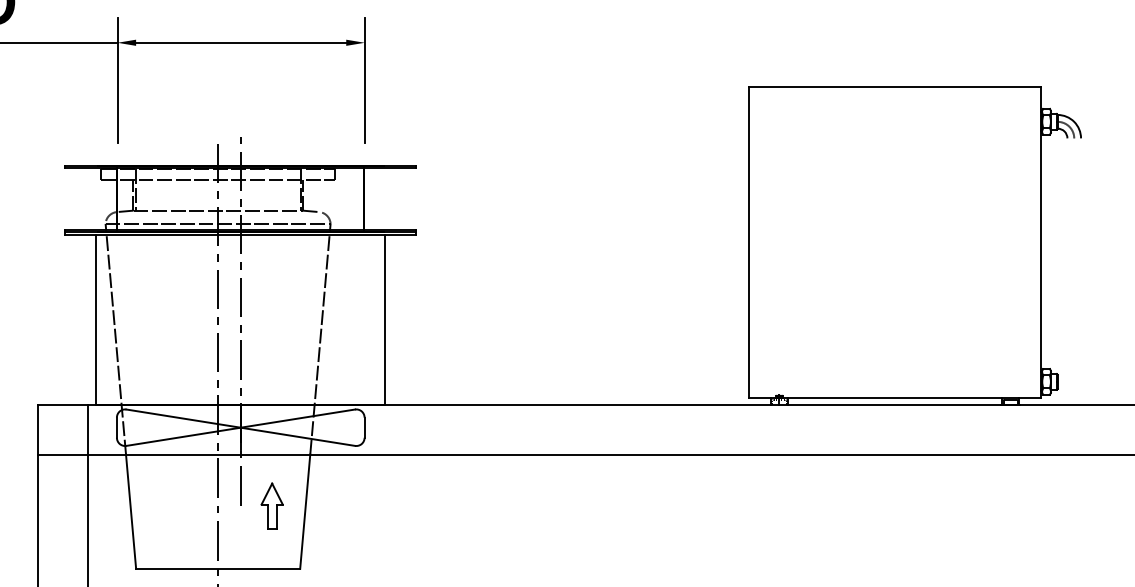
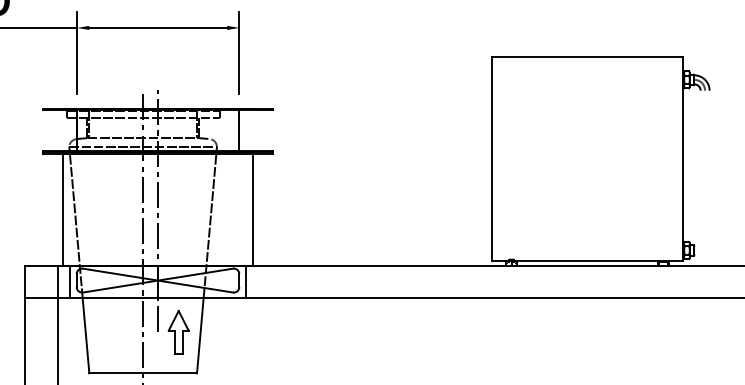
line: (105, 427) -> (69, 280), added
line: (375, 427) -> (246, 280), added
part: (271, 505) -> (178, 331), size x1.43

